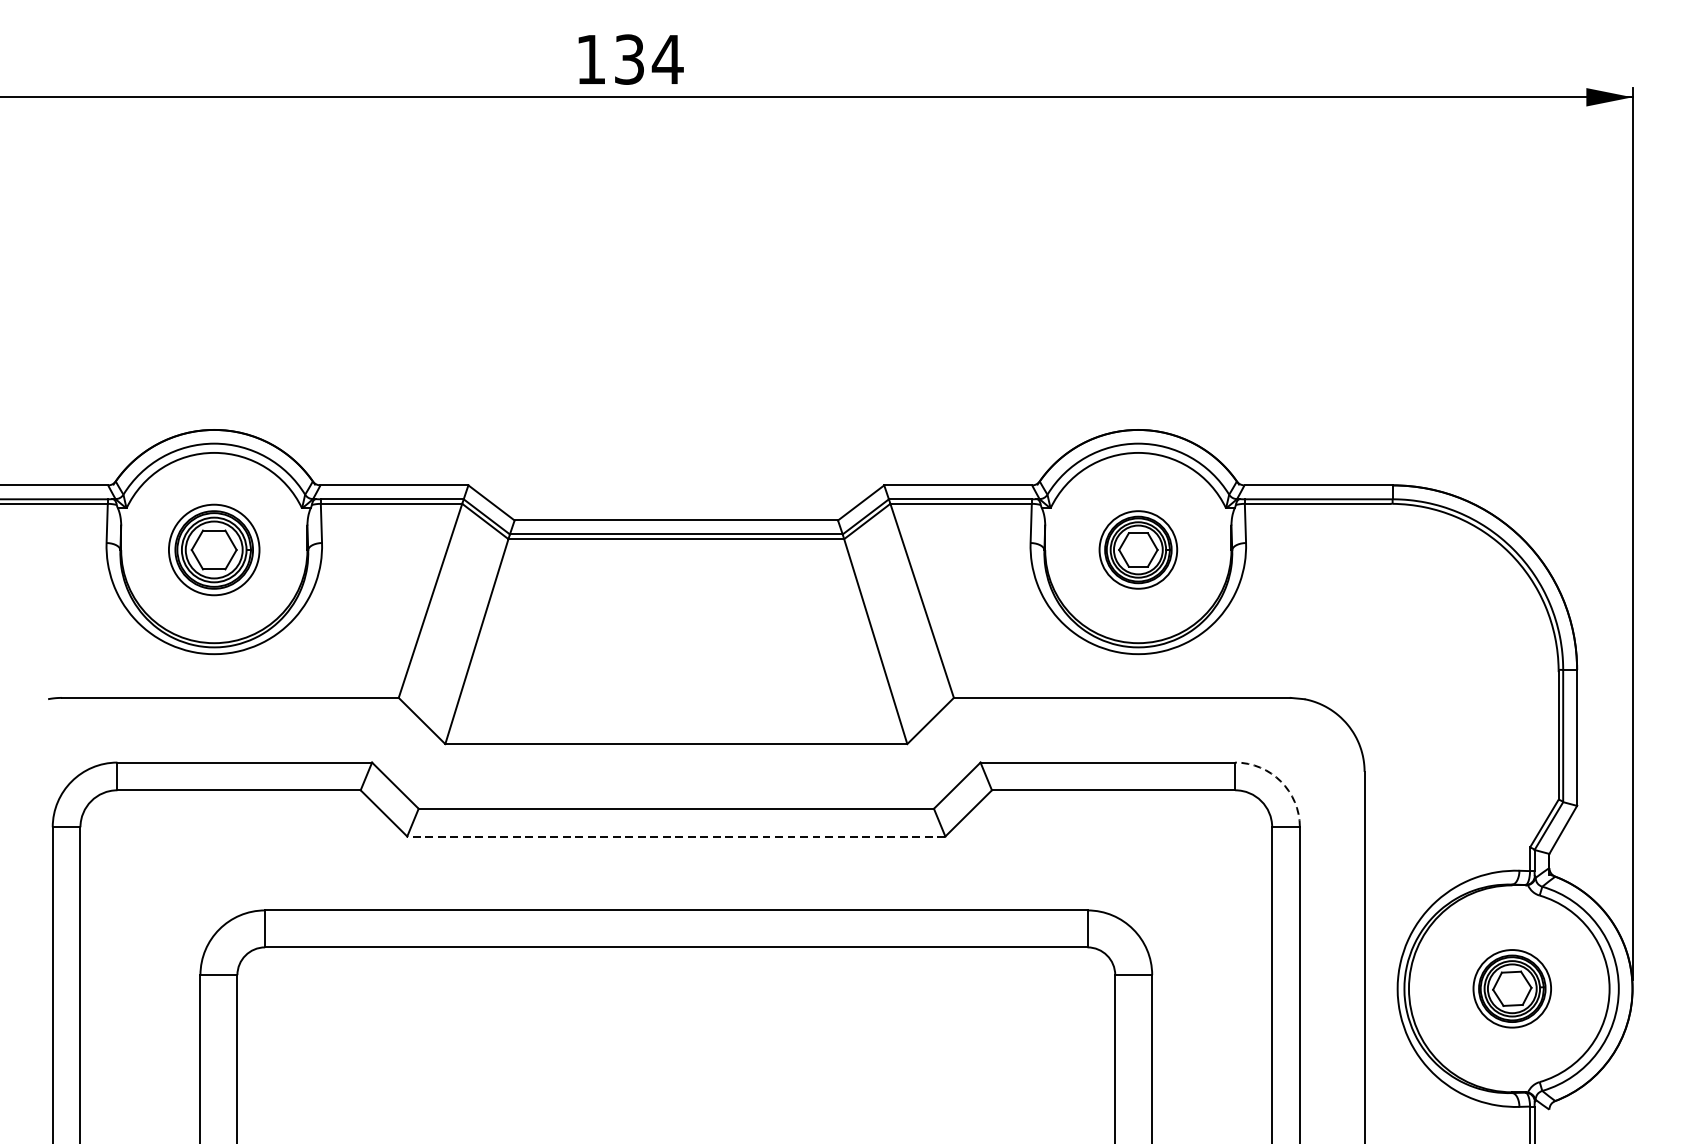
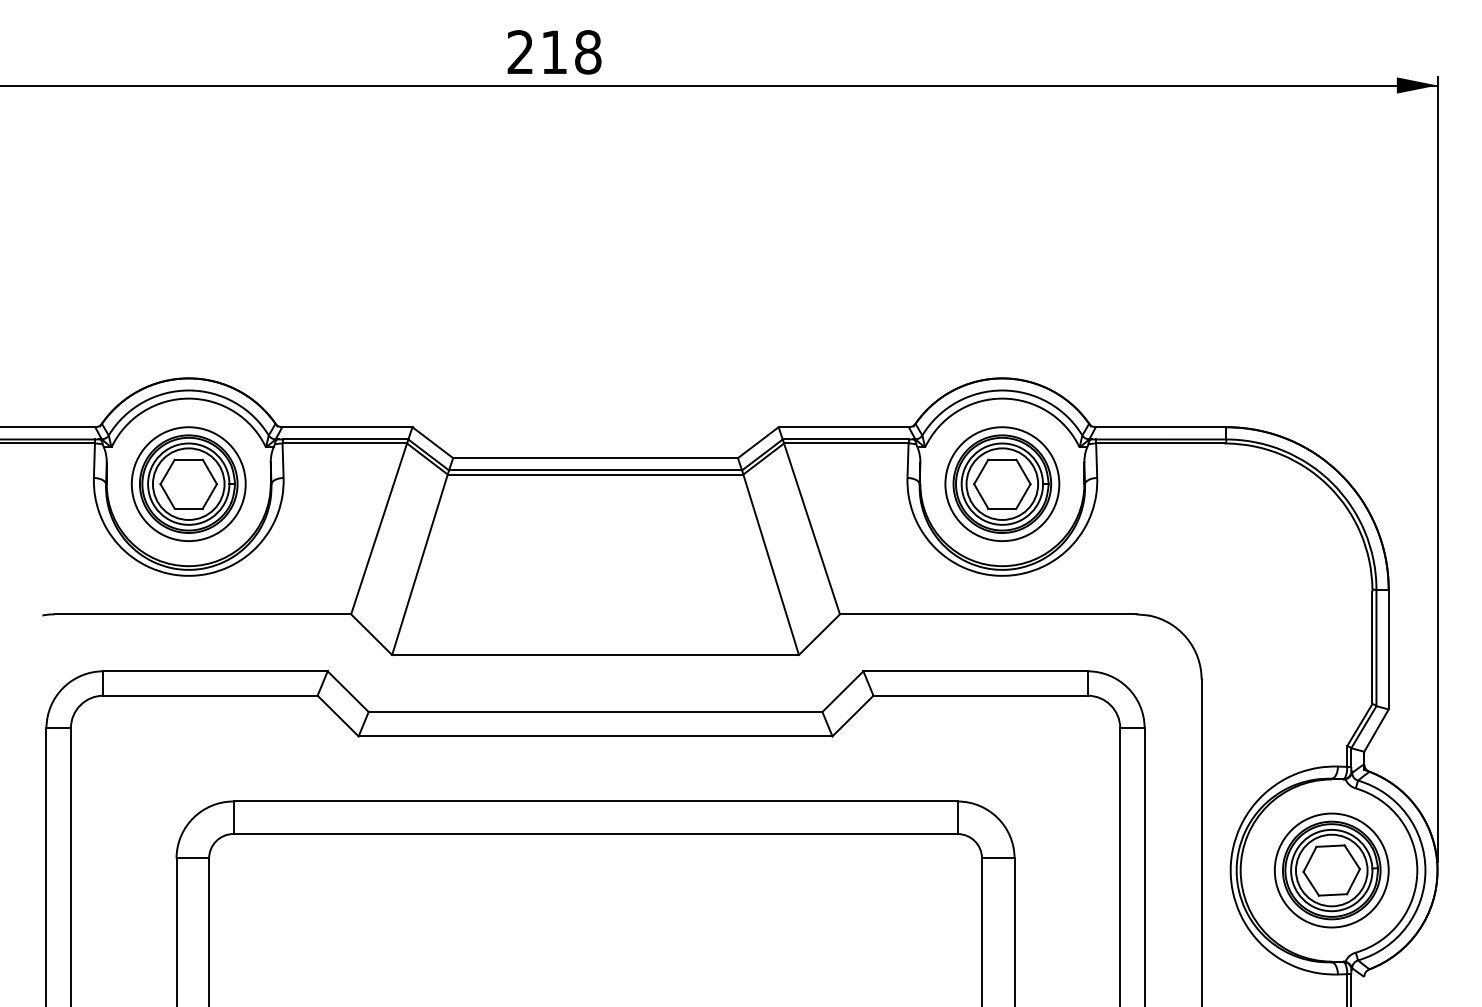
text: (629, 59) -> (554, 52), 134 -> 218
part: (214, 549) -> (188, 483), size x1.43
part: (1138, 549) -> (1002, 483), size x1.67
arc: (1280, 780) -> (1127, 687), dashed -> solid
line: (676, 836) -> (595, 736), dashed -> solid
part: (1512, 988) -> (1331, 870), size x1.67

